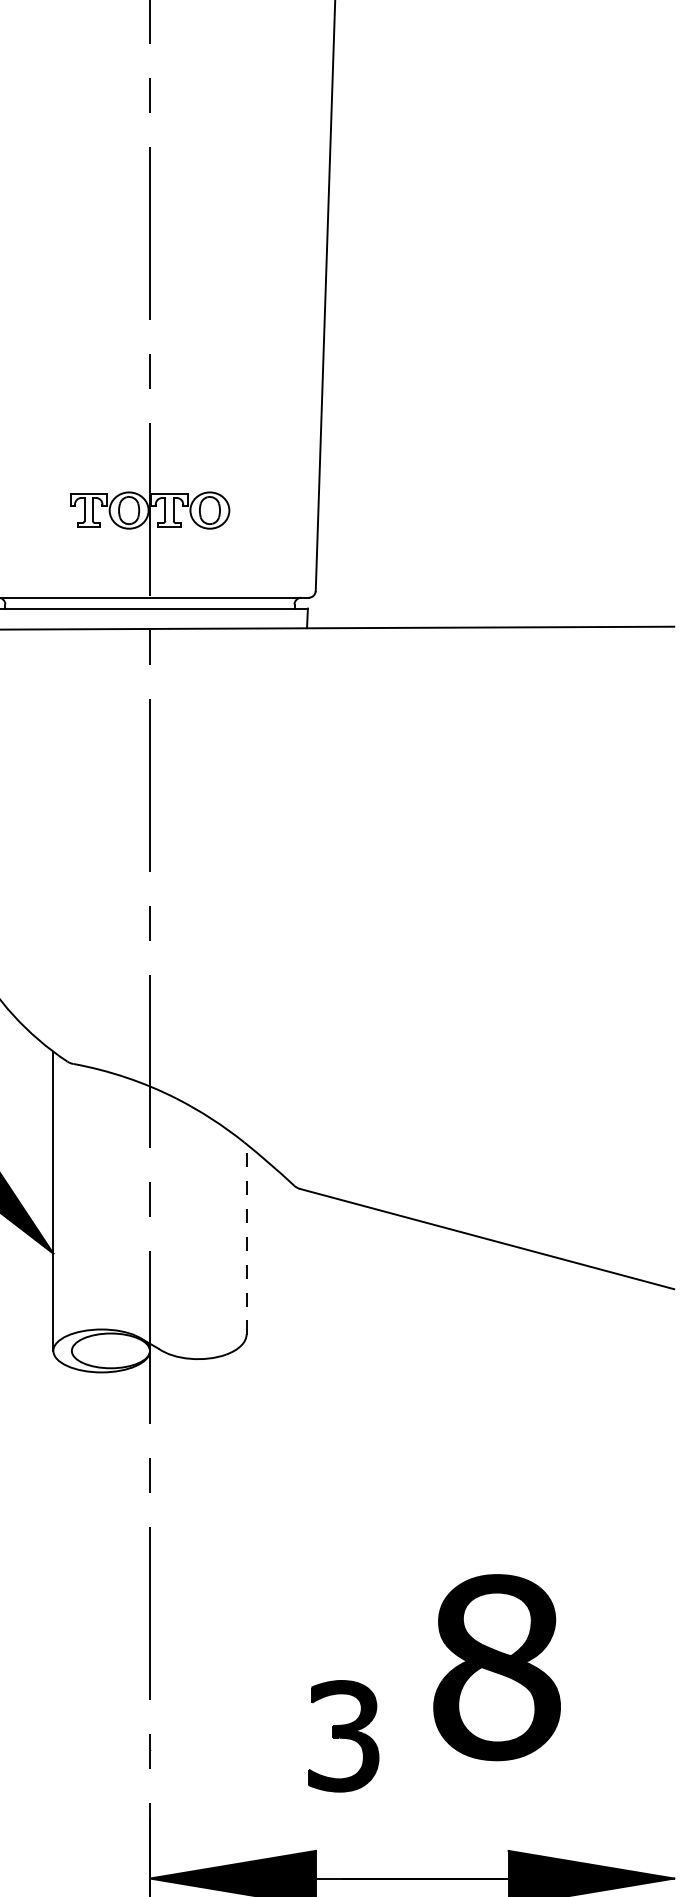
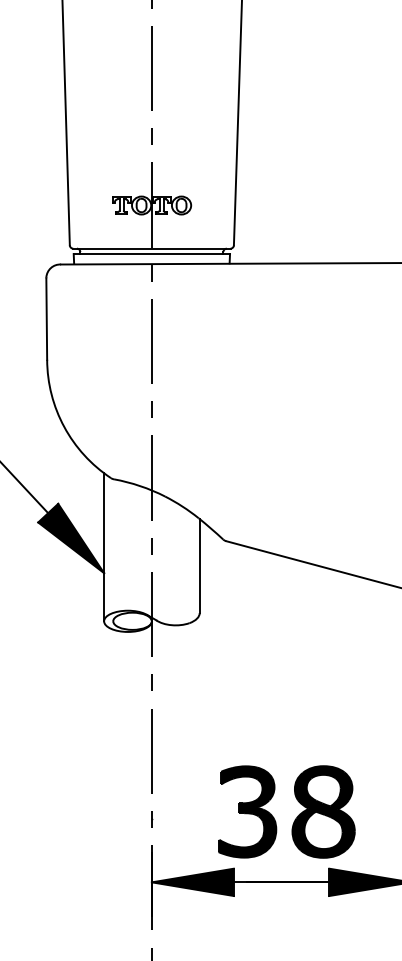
line: (246, 1238) -> (199, 565), dashed -> solid
part: (496, 1666) -> (323, 811), moved
part: (343, 1735) -> (247, 811), size x1.67

